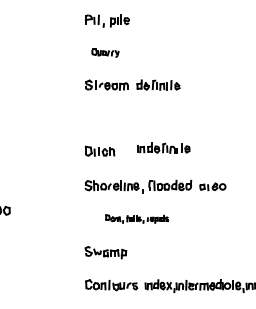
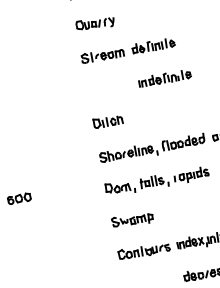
part: (105, 53) -> (95, 24), size x1.43
part: (163, 147) -> (164, 77), moved
part: (136, 218) -> (156, 180), size x1.67

